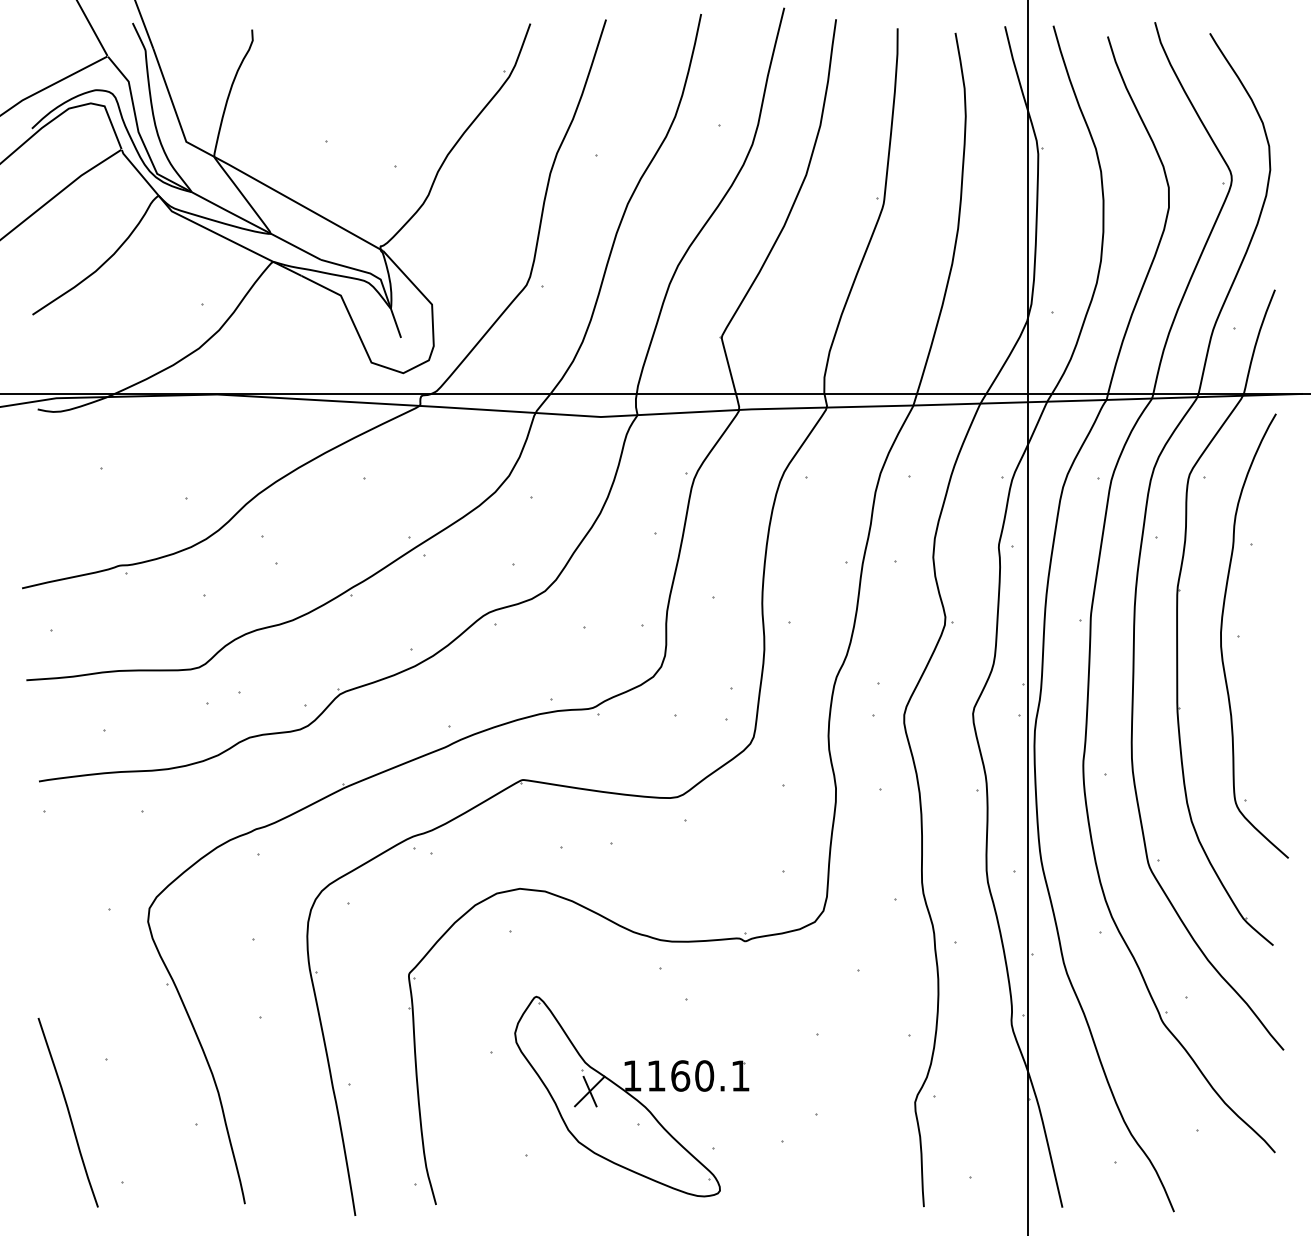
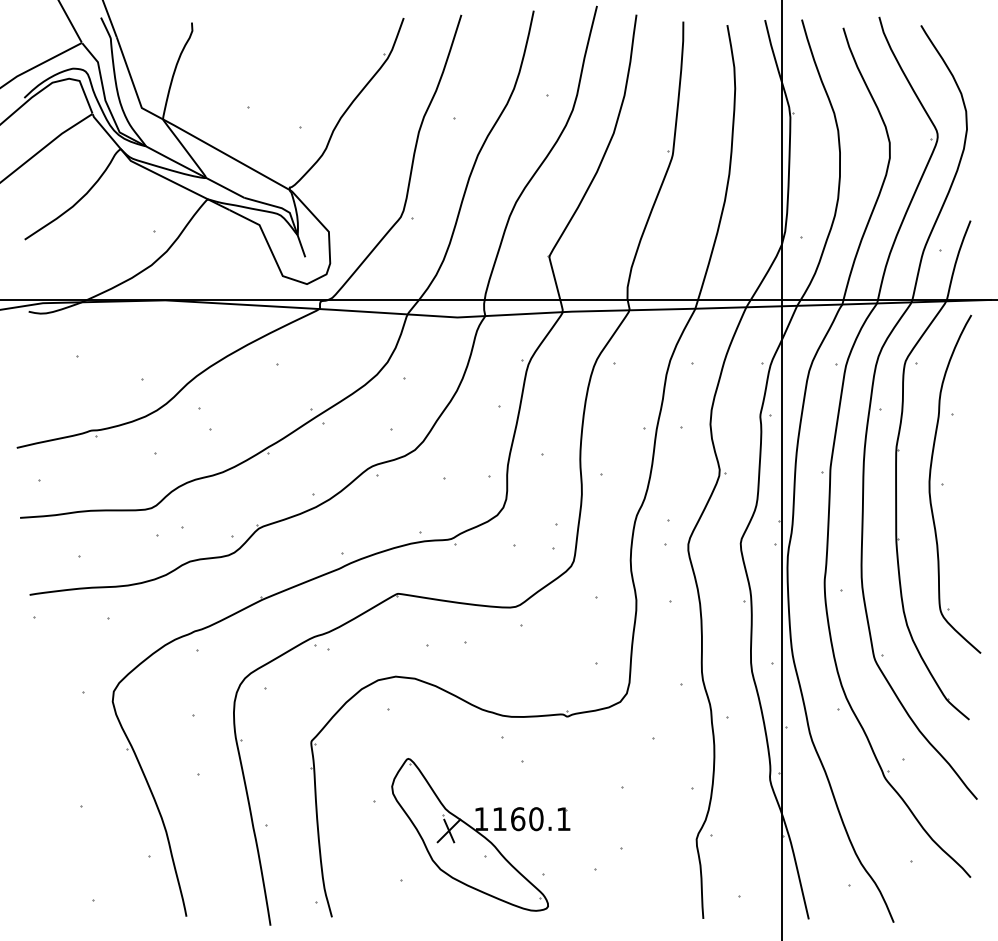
curve: (67, 1113) -> (51, 847), removed

